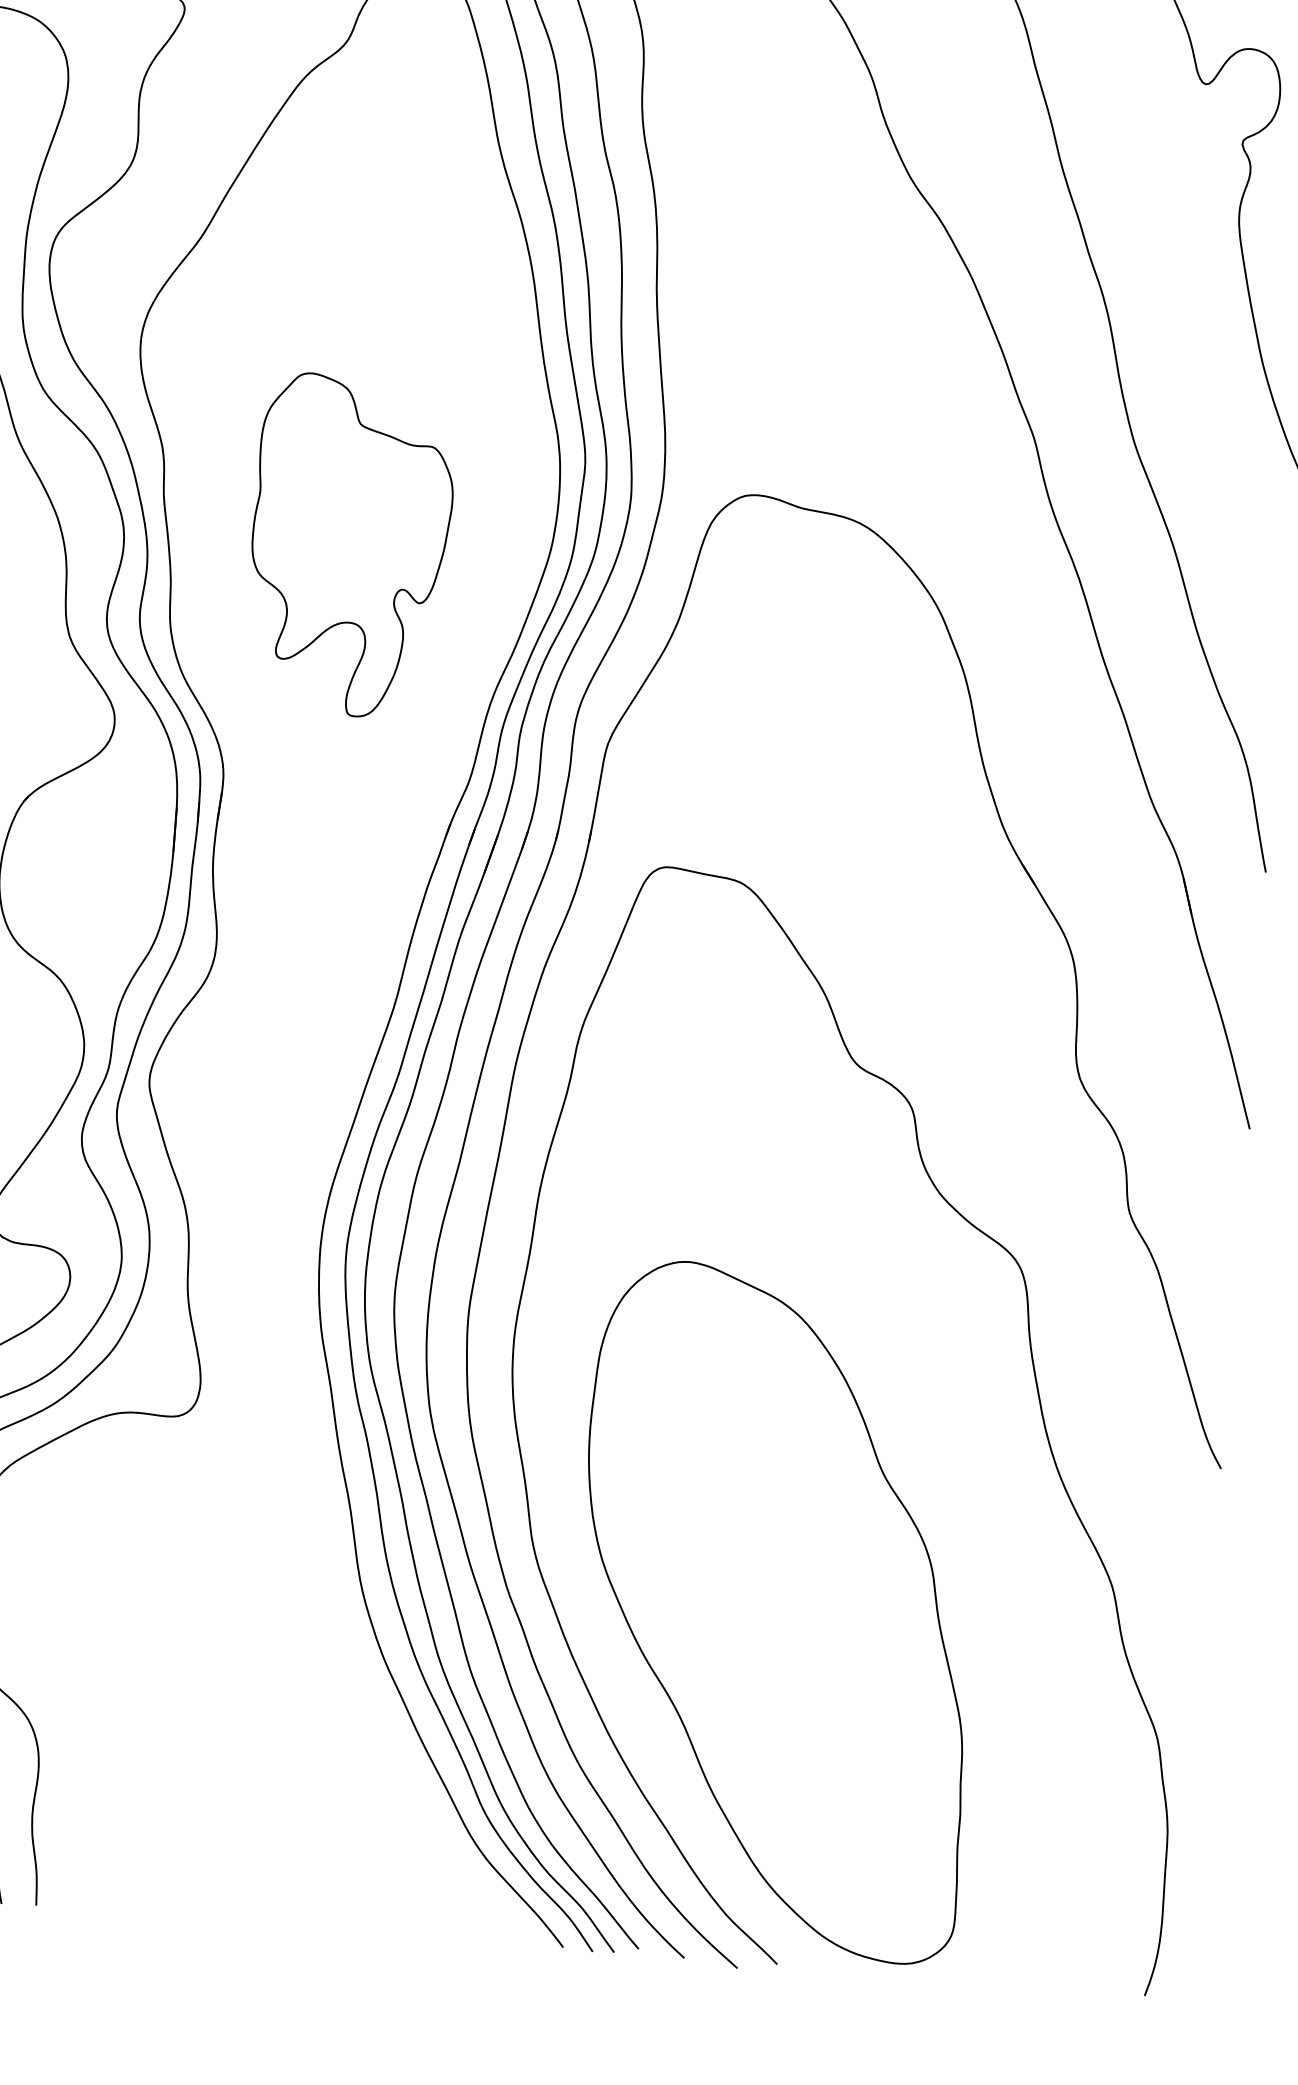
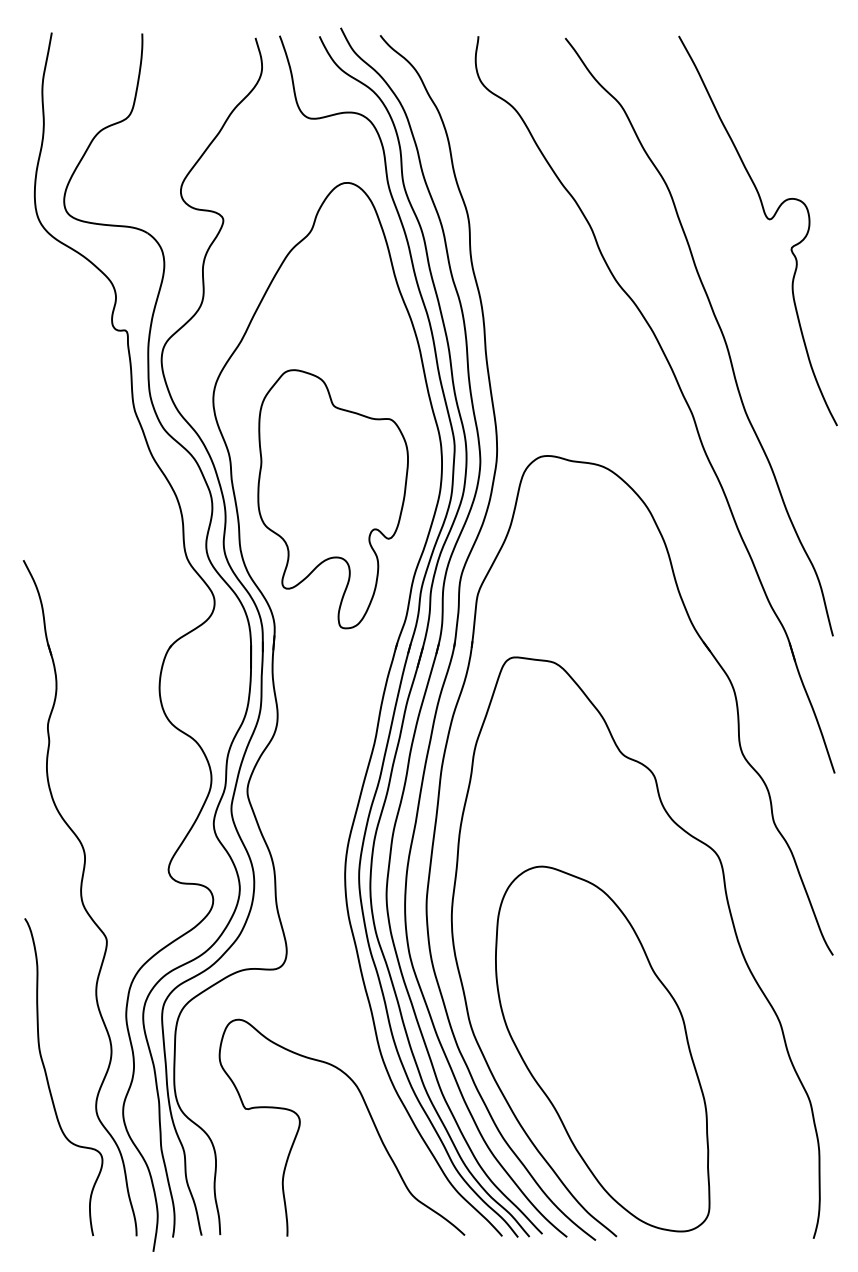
part: (349, 546) -> (332, 499), size x1.43
curve: (330, 1699) -> (368, 1113), added

